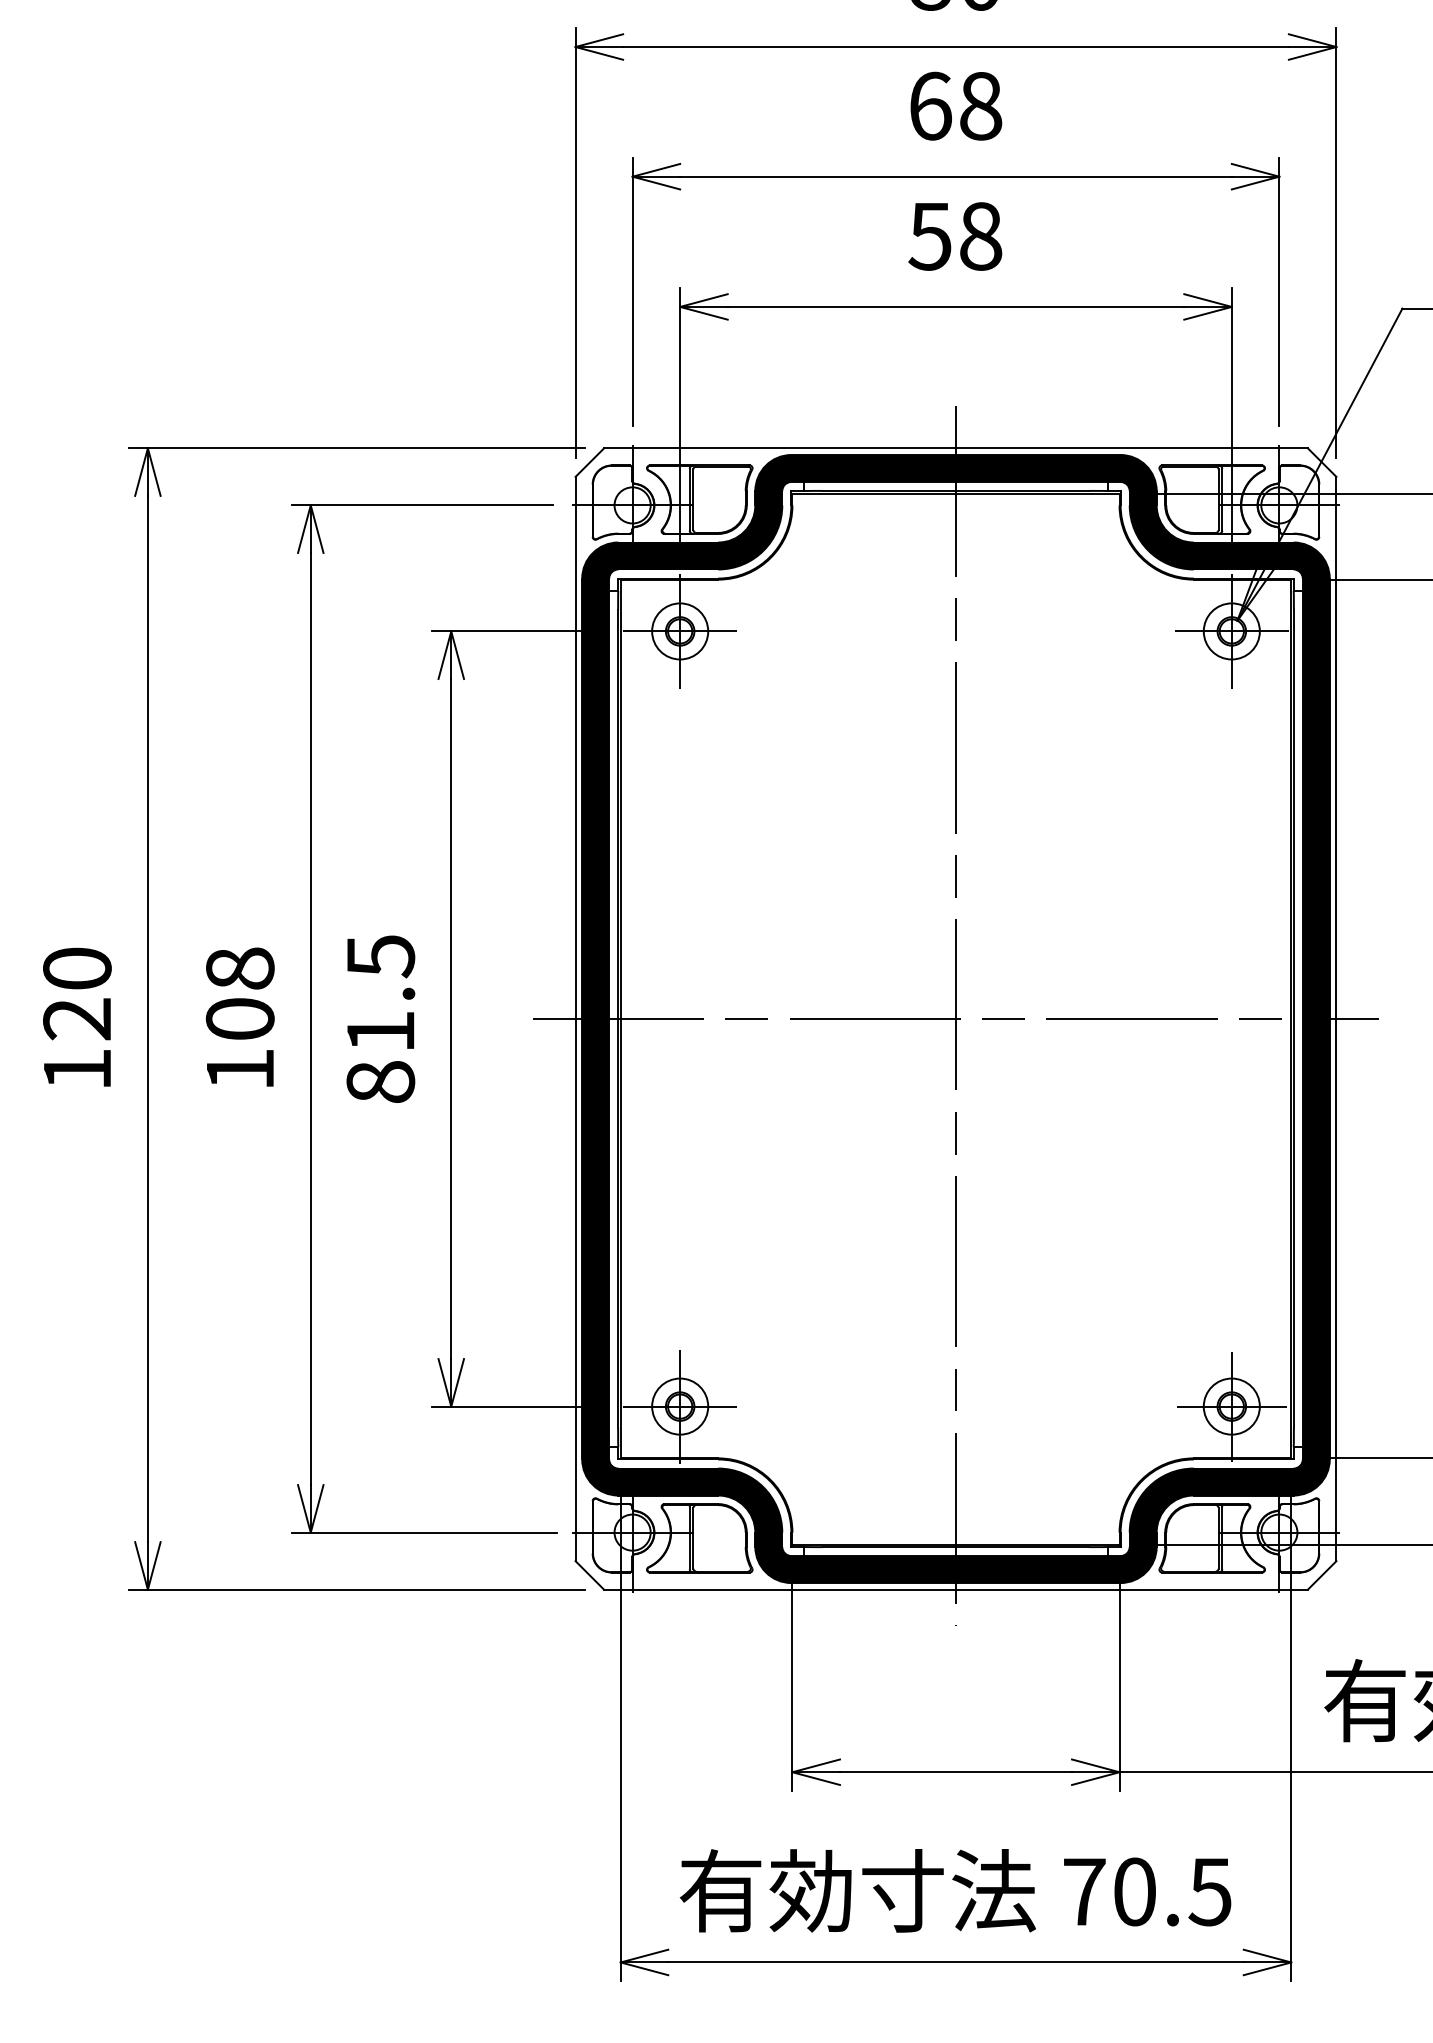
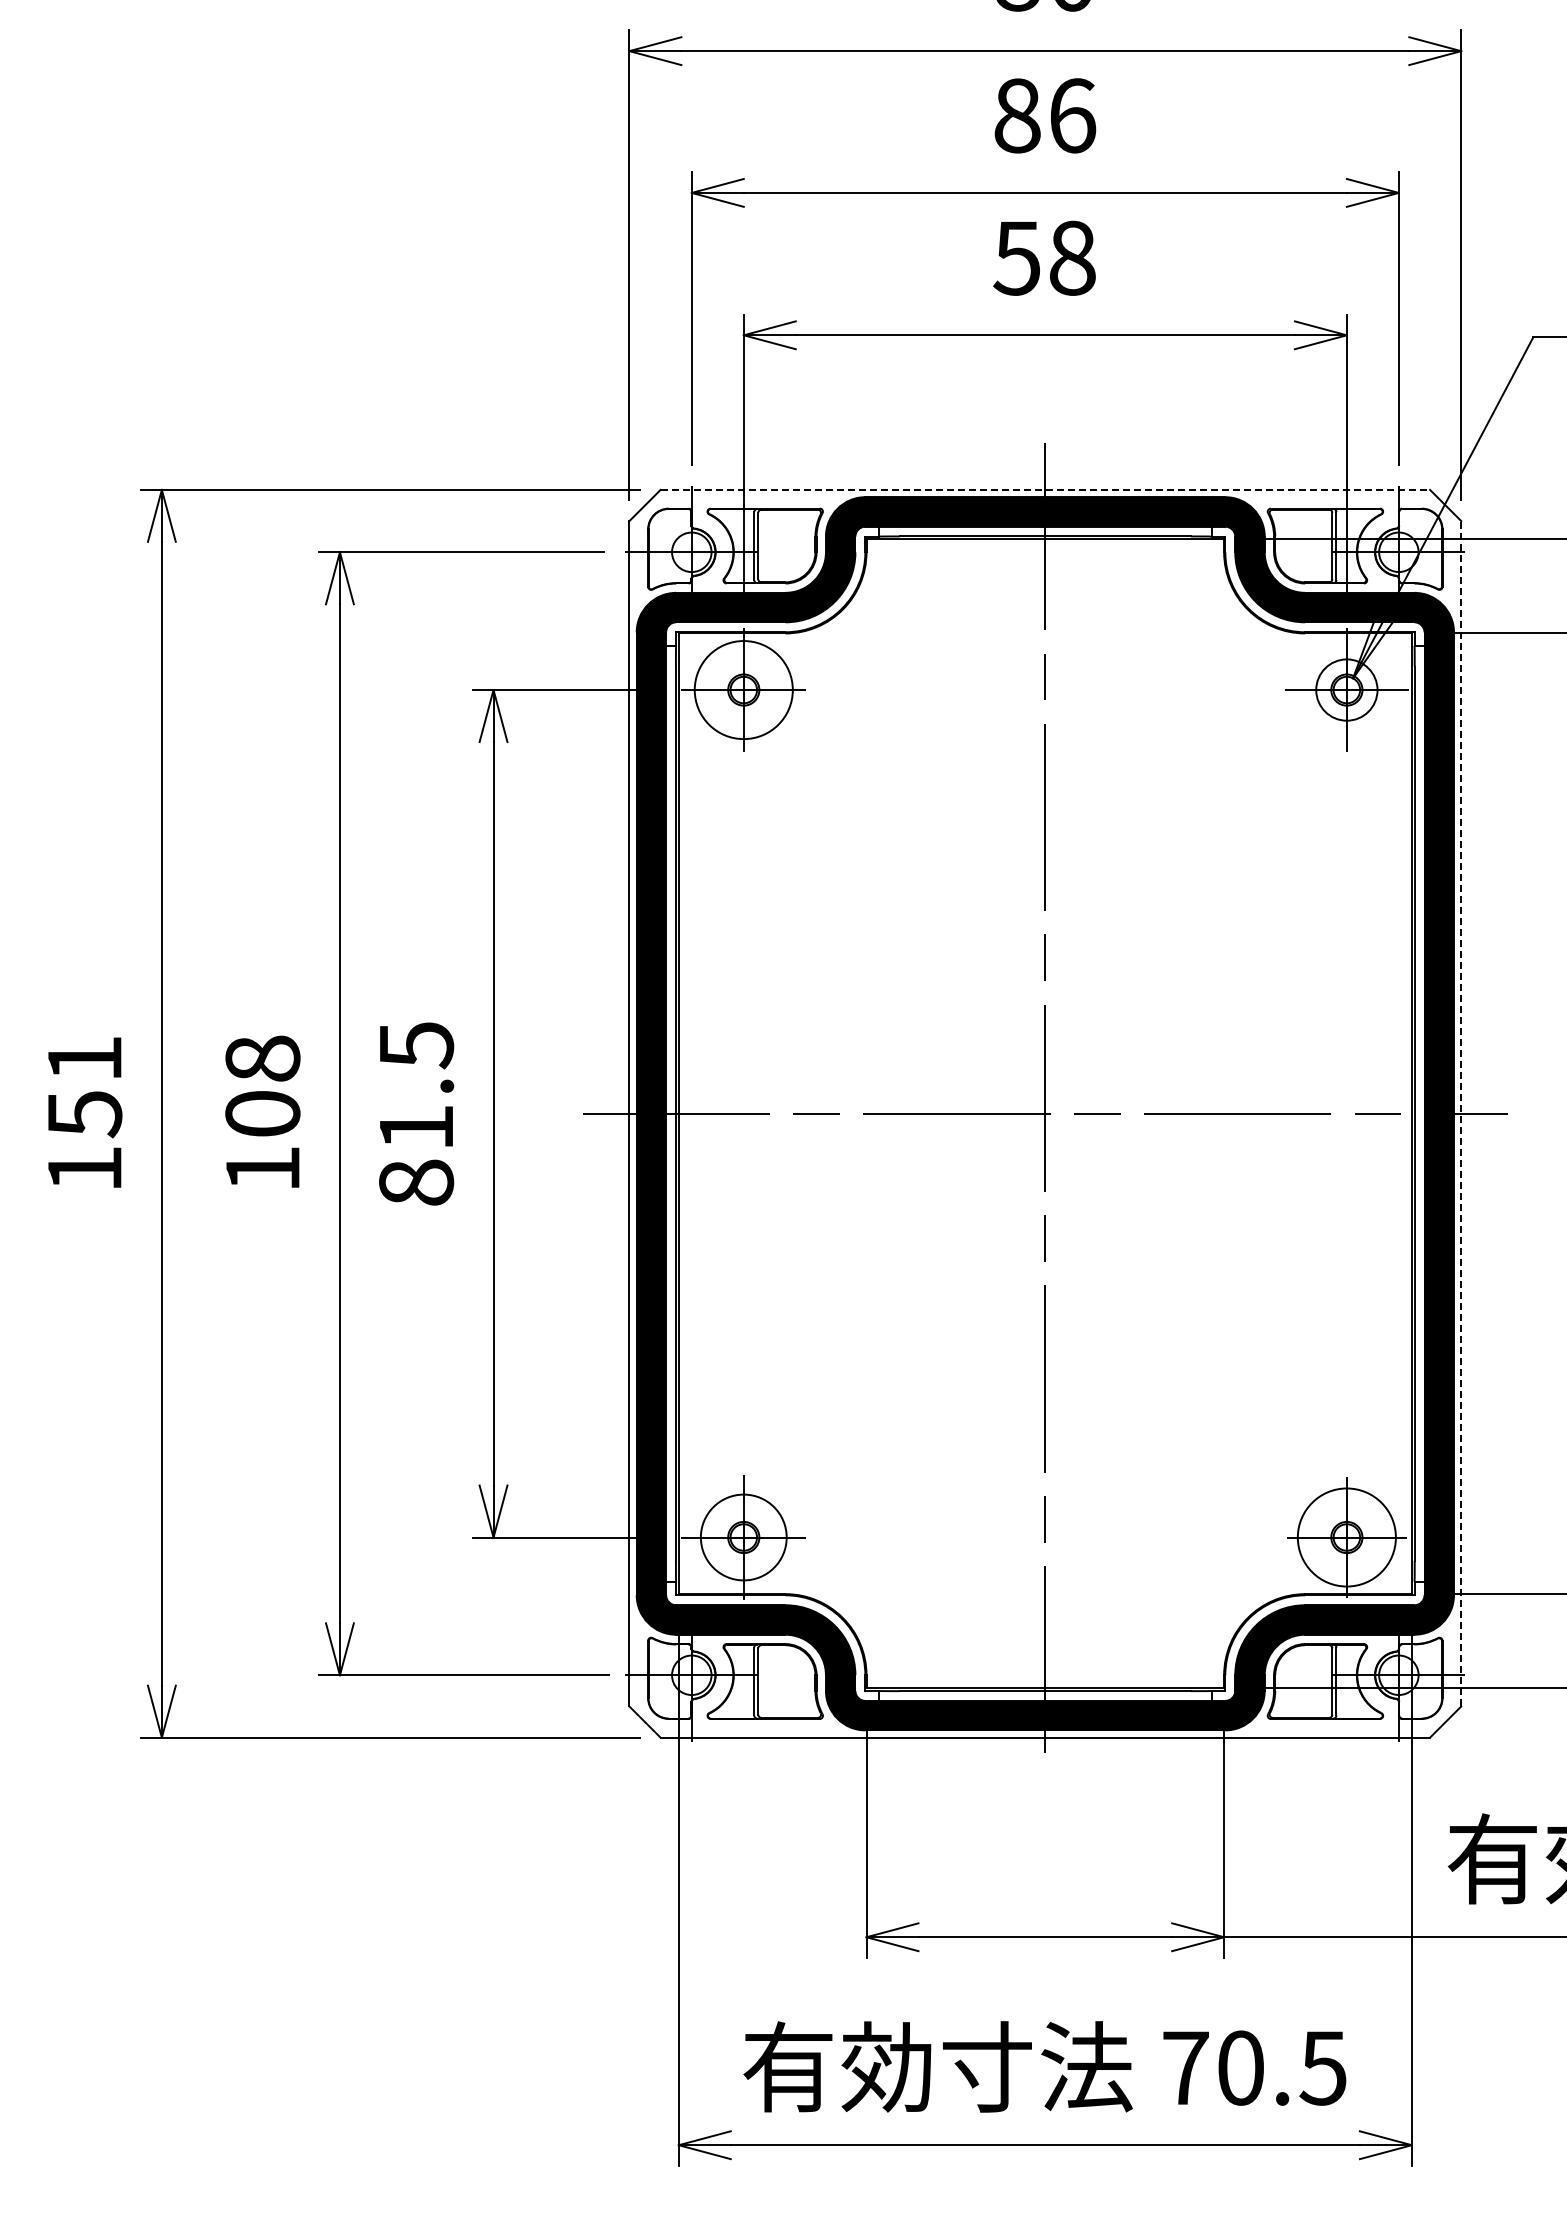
text: (956, 105) -> (1045, 115), 68 -> 86
line: (956, 447) -> (1045, 489), solid -> dashed
circle: (679, 630) -> (743, 689), size x1.6
text: (77, 994) -> (84, 1087), 120 -> 151
line: (1336, 1018) -> (1461, 1113), solid -> dashed
circle: (679, 1406) -> (743, 1537), size x1.4
circle: (1231, 1406) -> (1346, 1537), size x1.6

